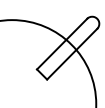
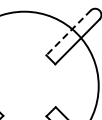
line: (62, 43) -> (68, 32), solid -> dashed

